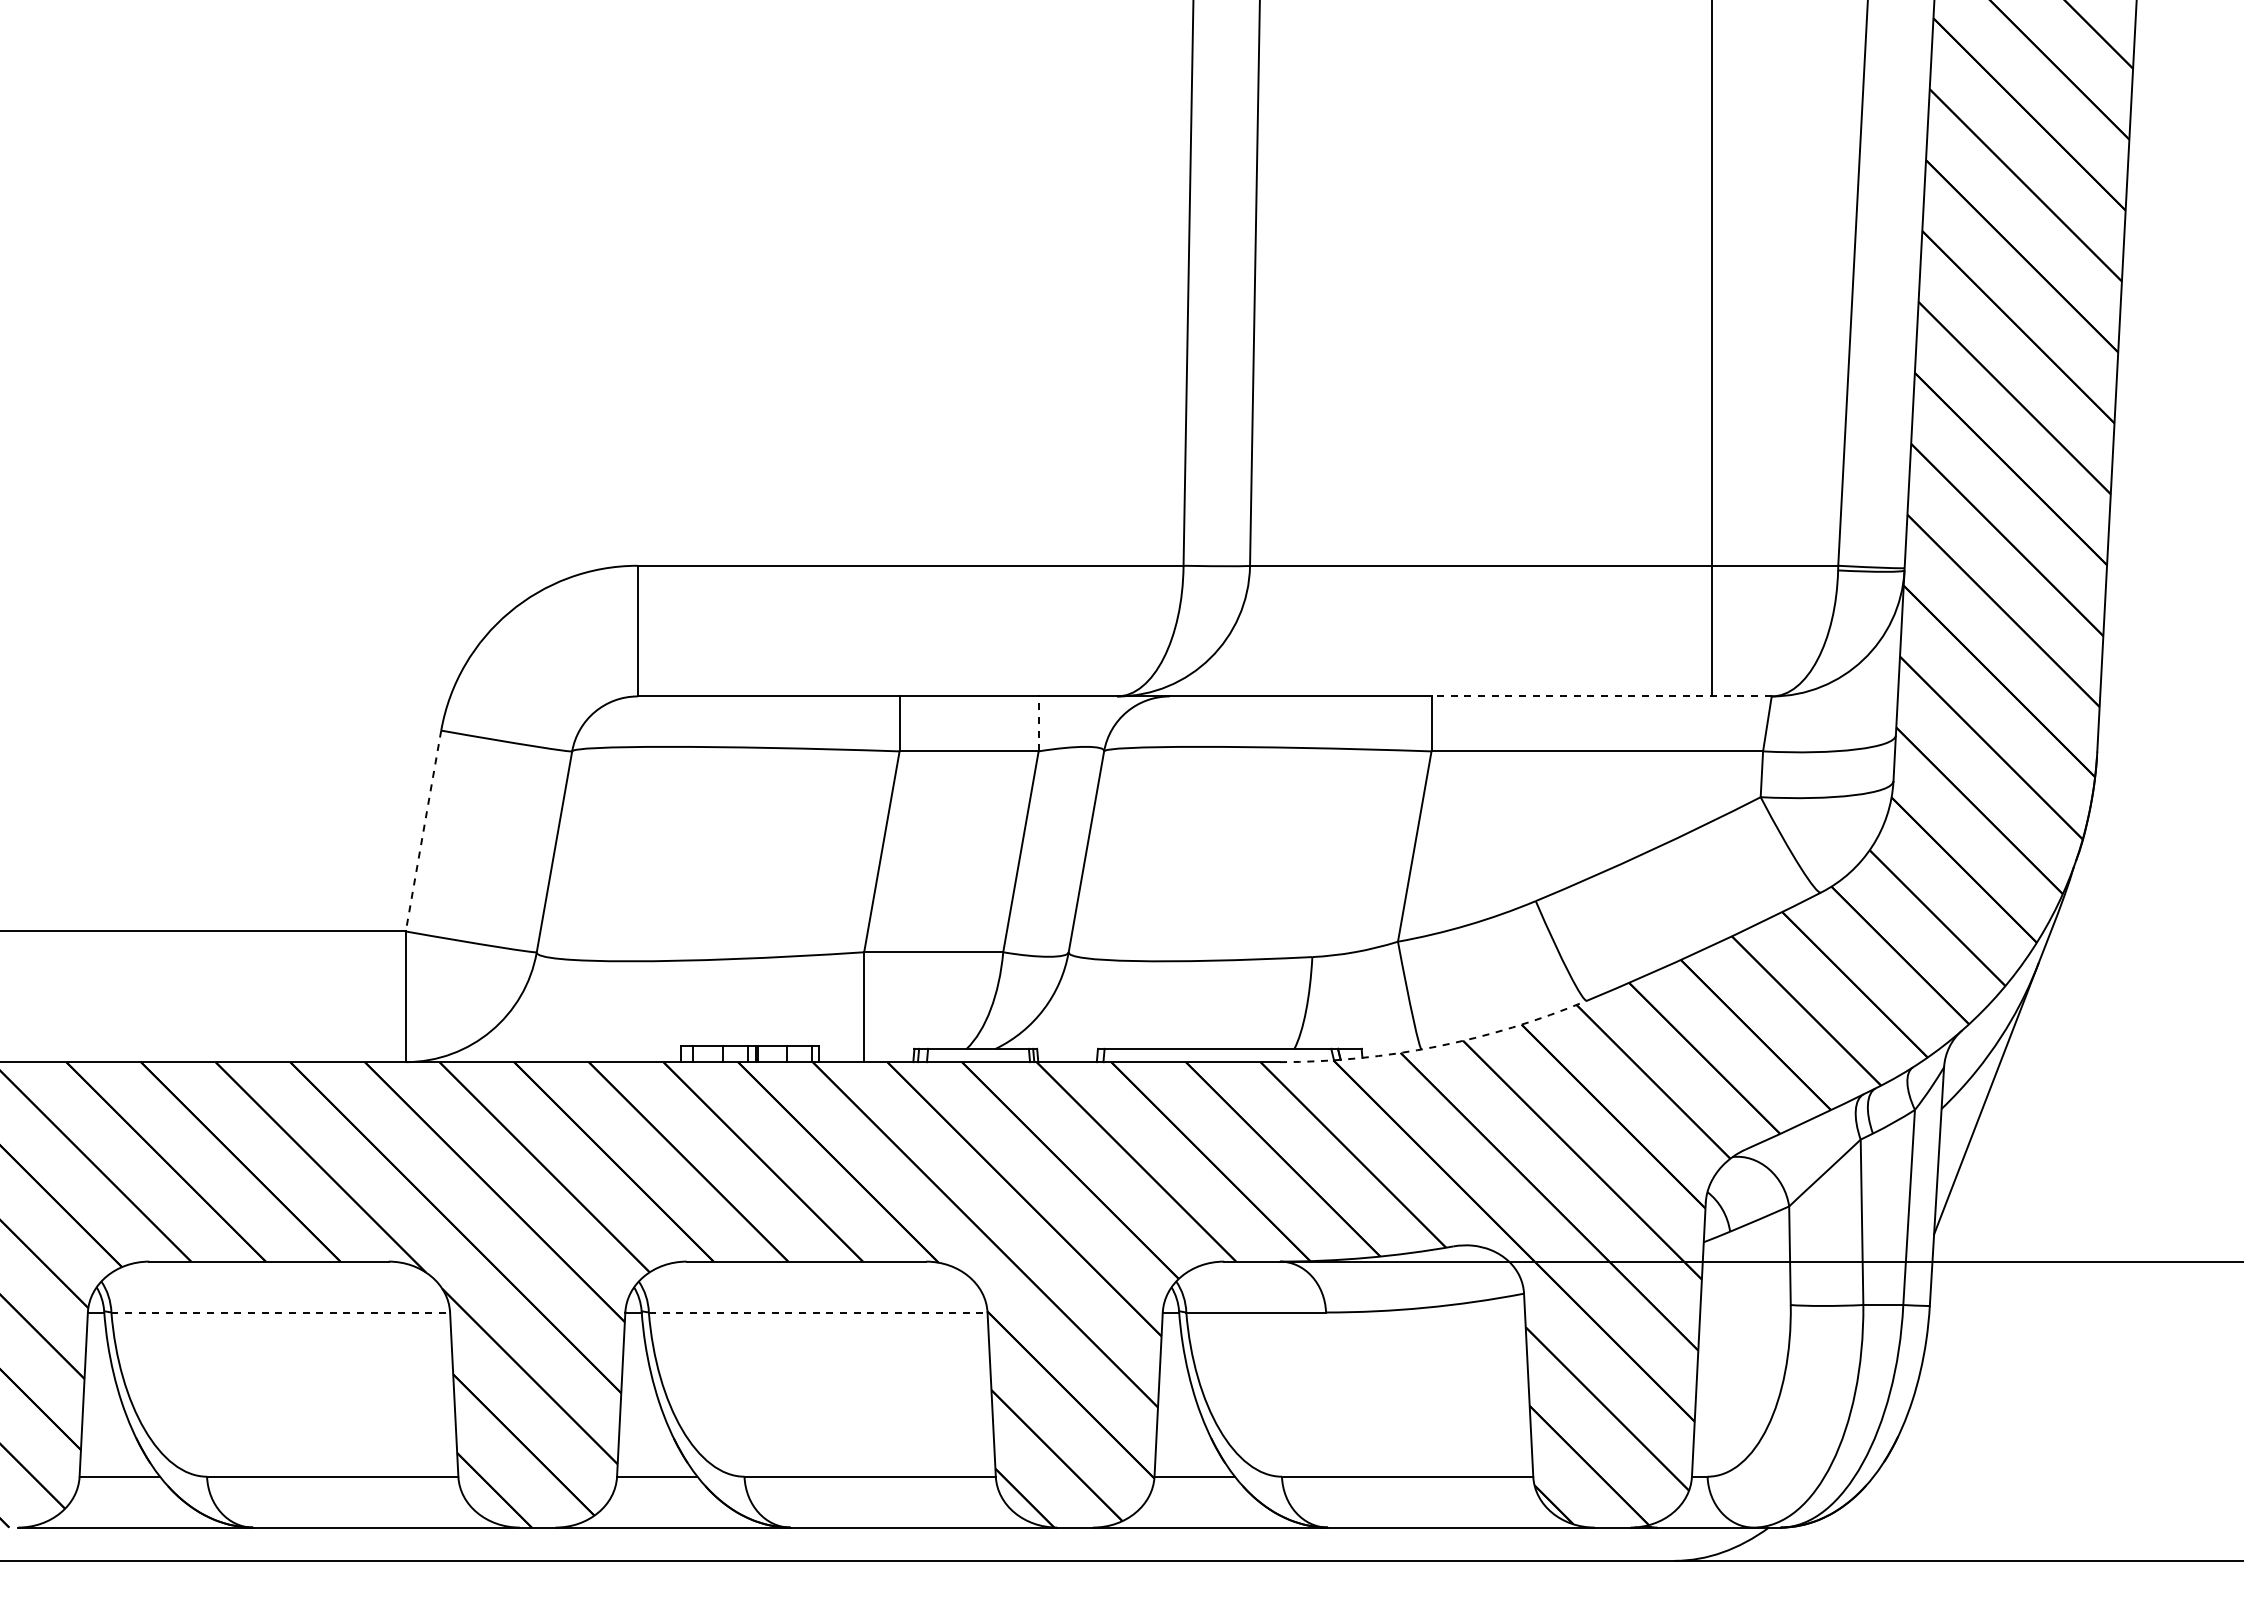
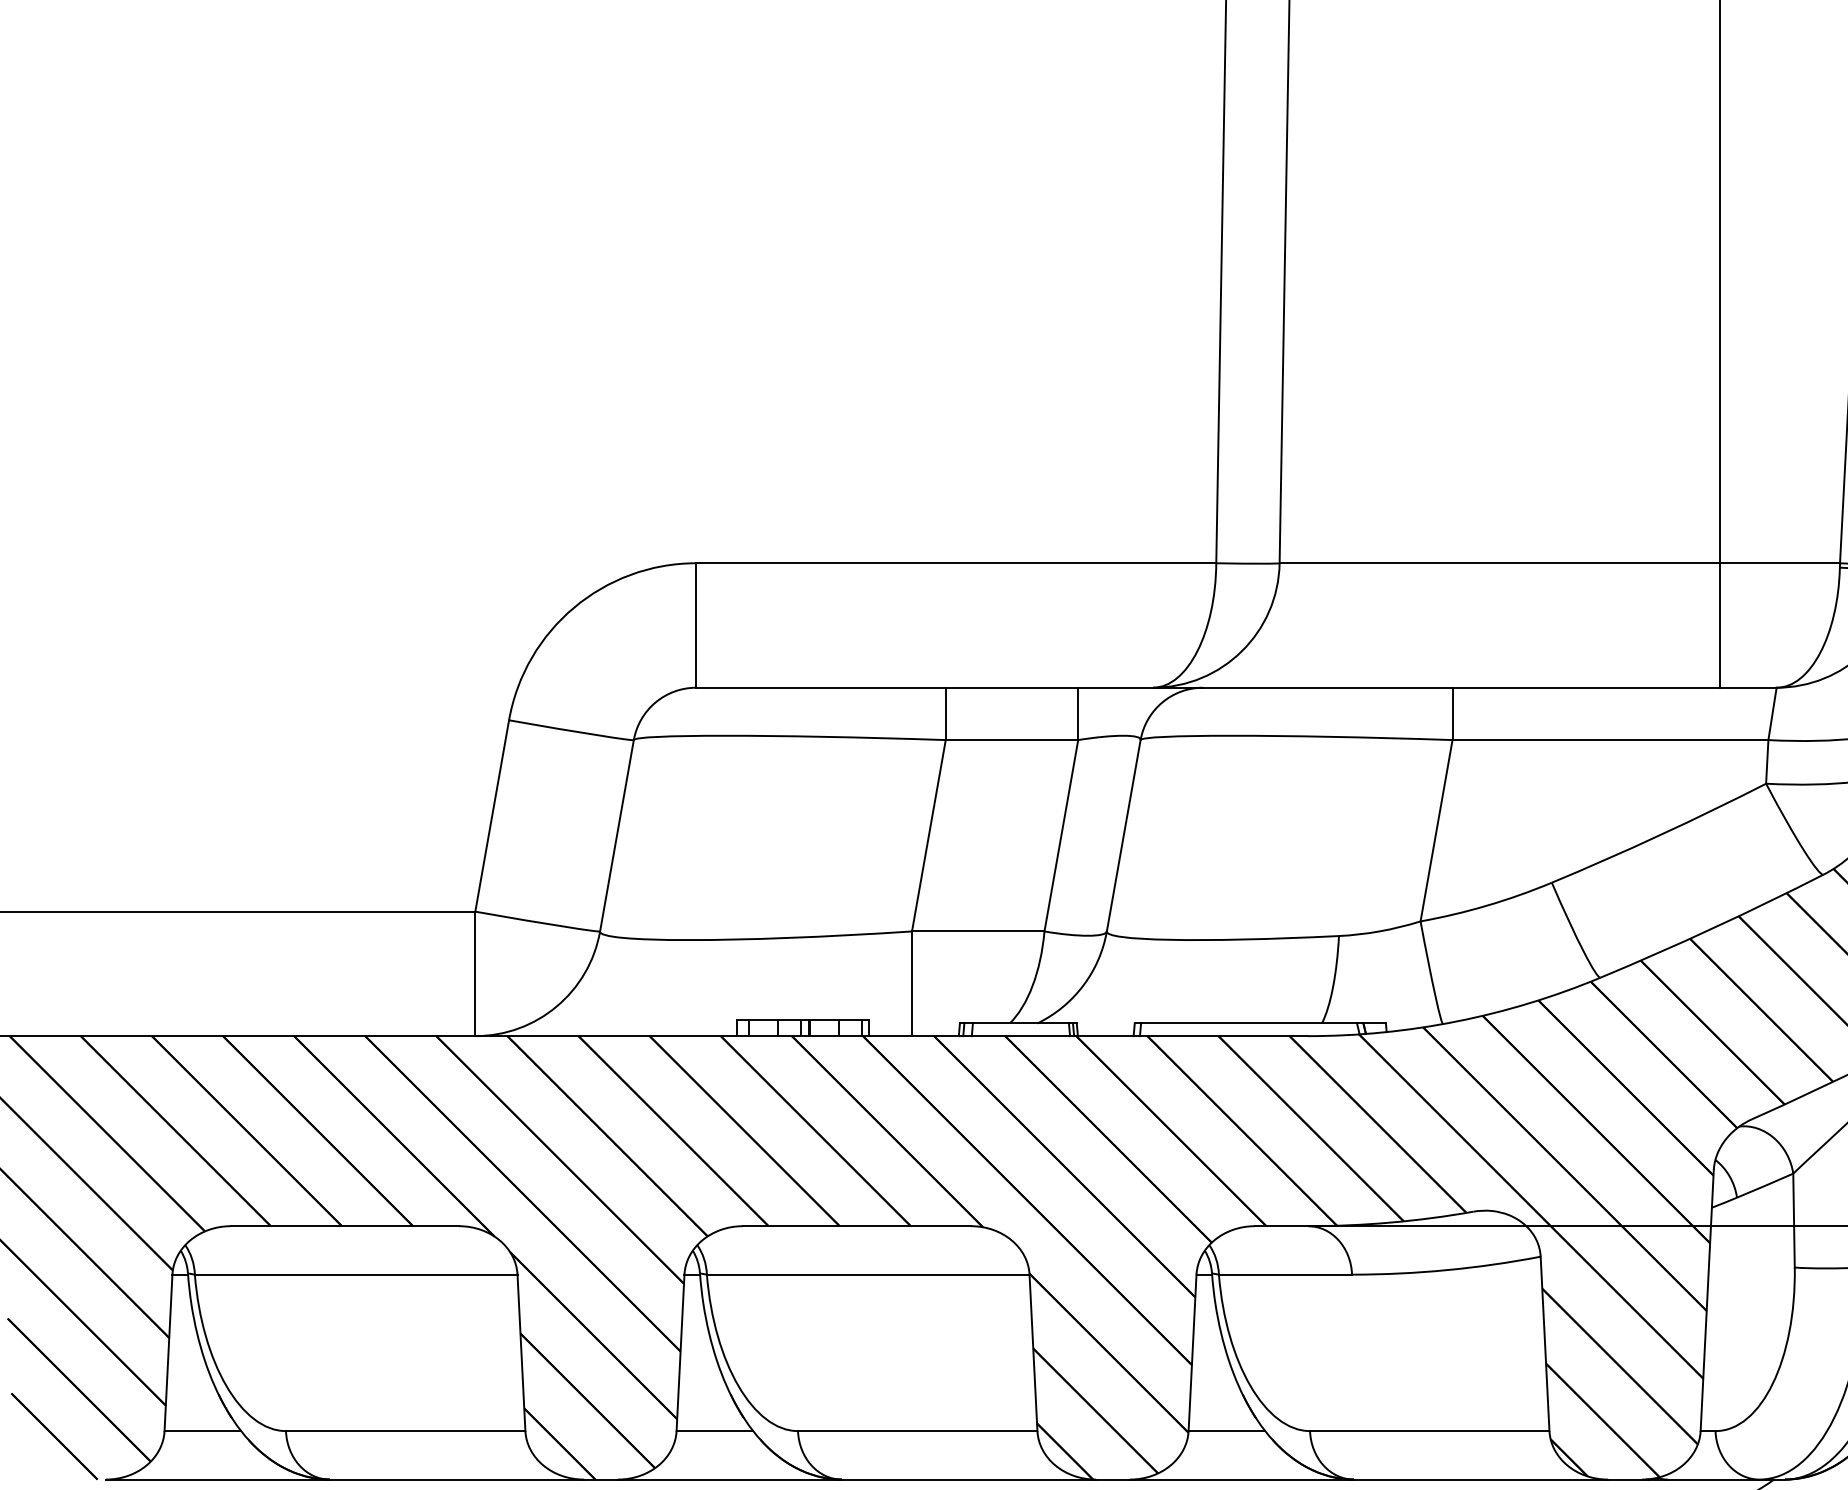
line: (1601, 696) -> (1614, 687), dashed -> solid
line: (1038, 723) -> (1078, 713), dashed -> solid
line: (423, 831) -> (492, 816), dashed -> solid
arc: (1436, 1046) -> (1457, 1021), dashed -> solid
line: (281, 1312) -> (356, 1274), dashed -> solid
line: (818, 1312) -> (868, 1274), dashed -> solid

